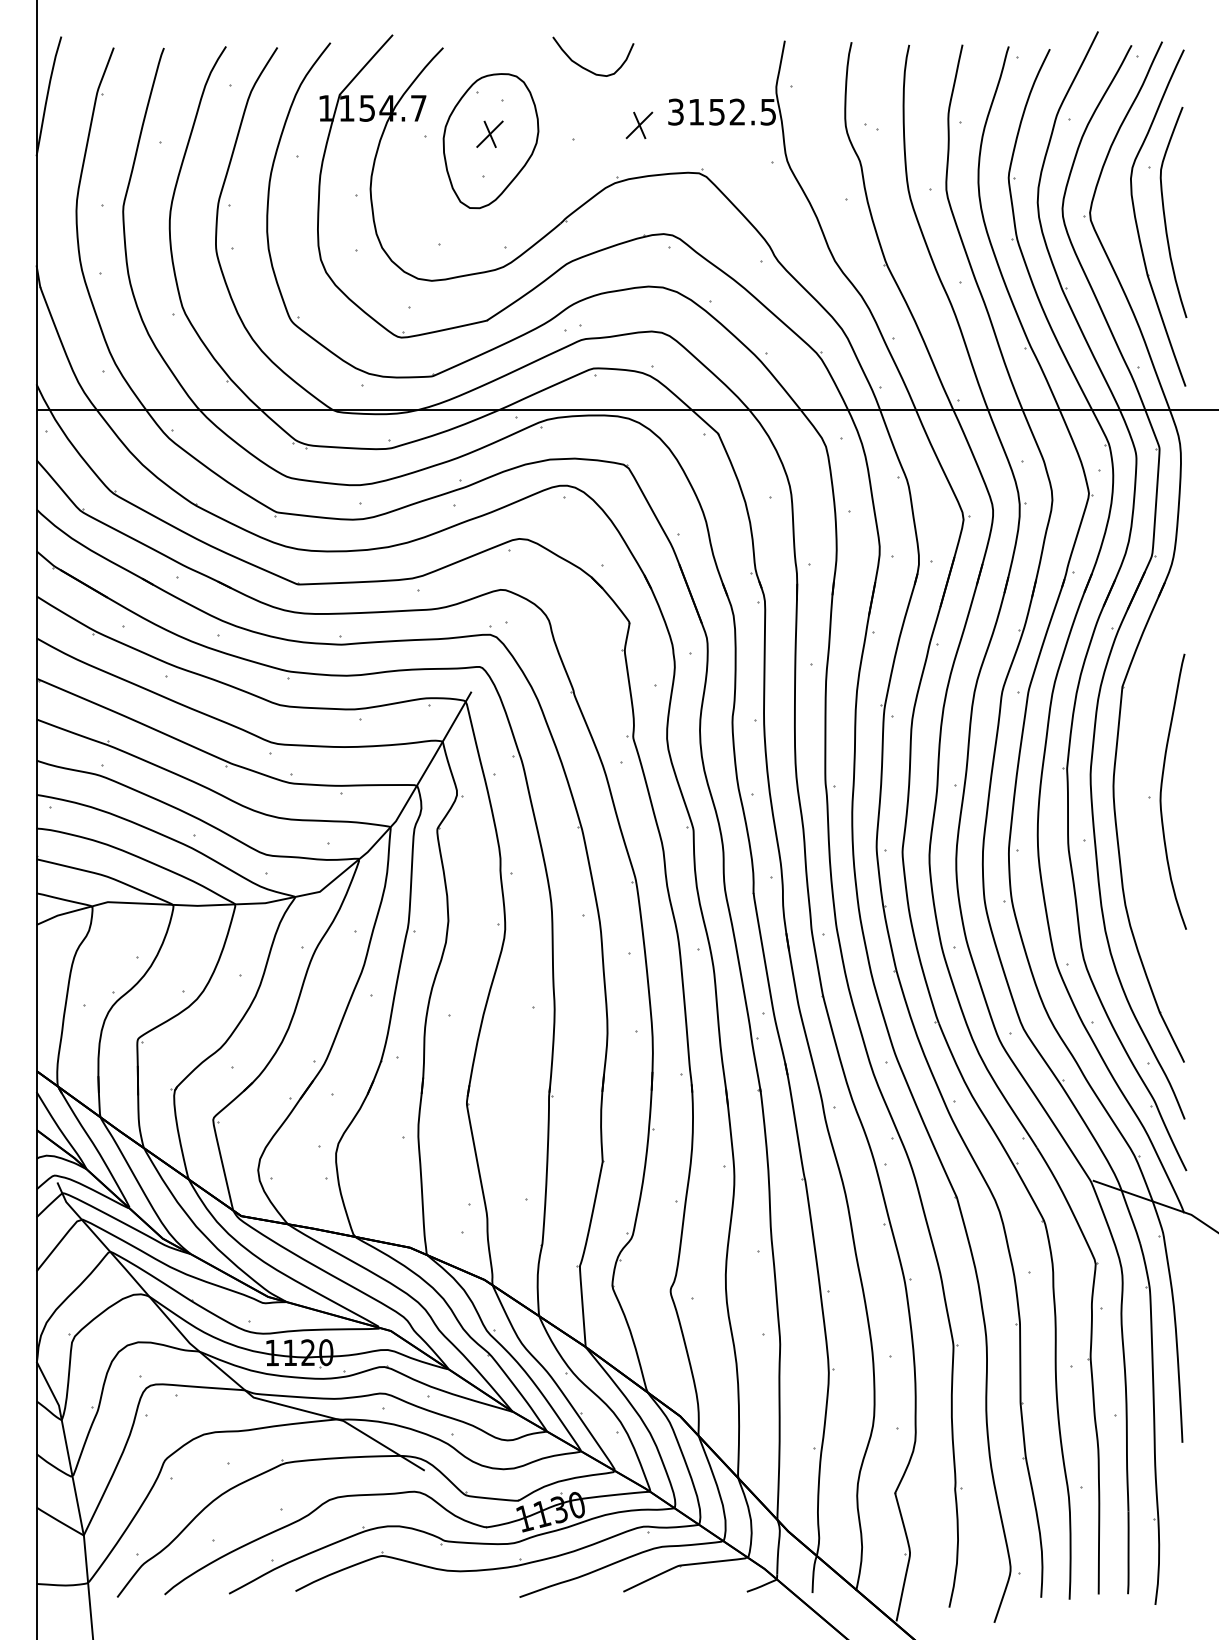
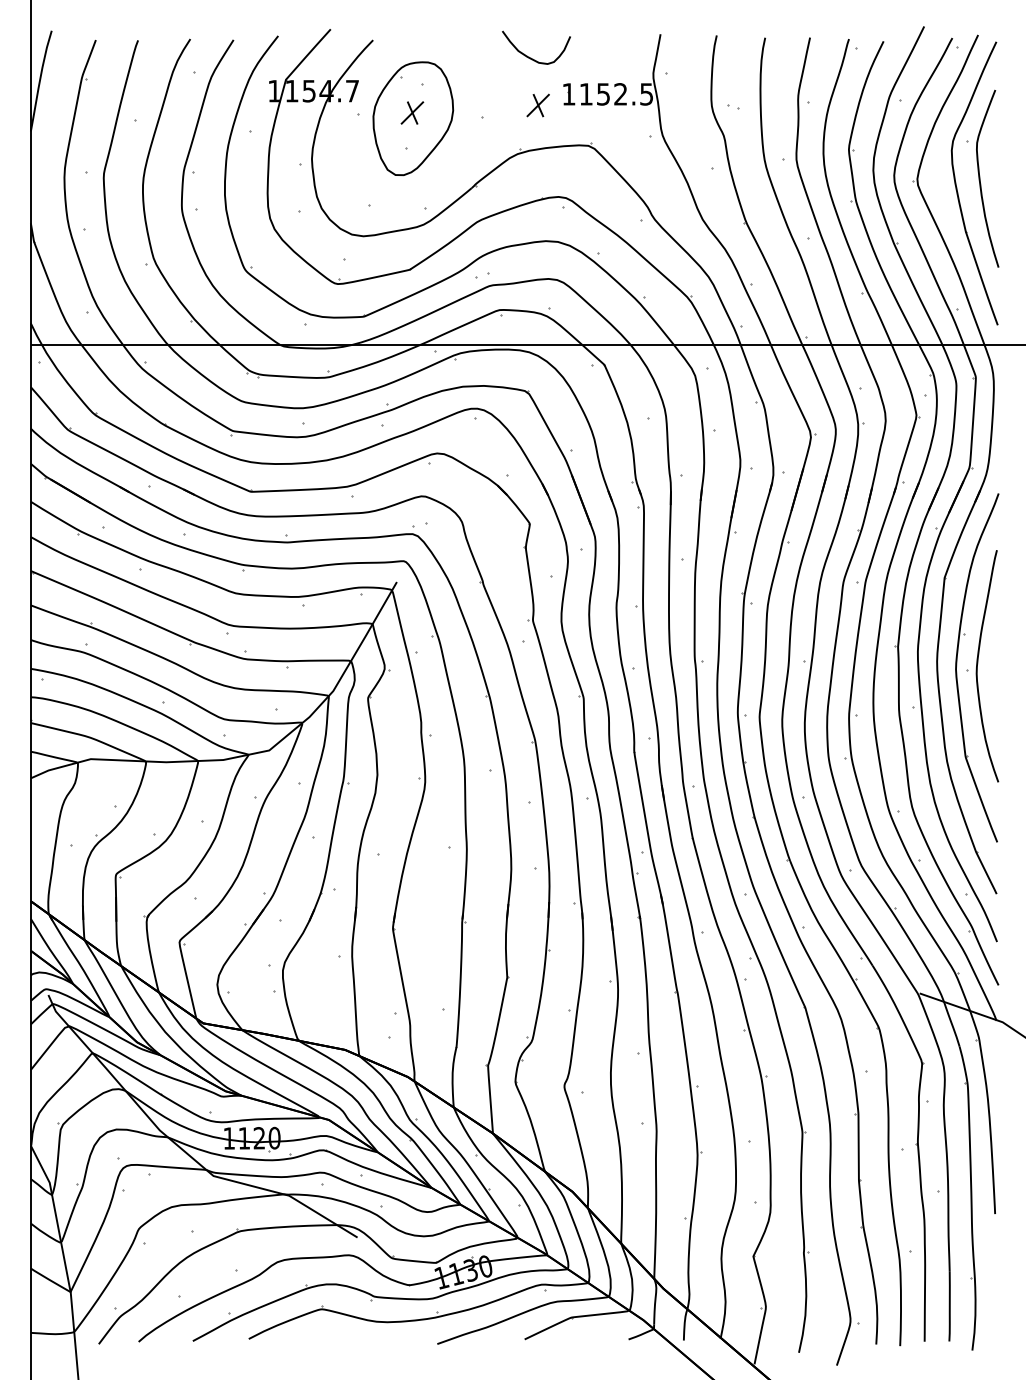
curve: (586, 68) -> (530, 57), moved
text: (675, 111) -> (568, 93), 3152.5 -> 1152.5
part: (1137, 789) -> (957, 664), added

